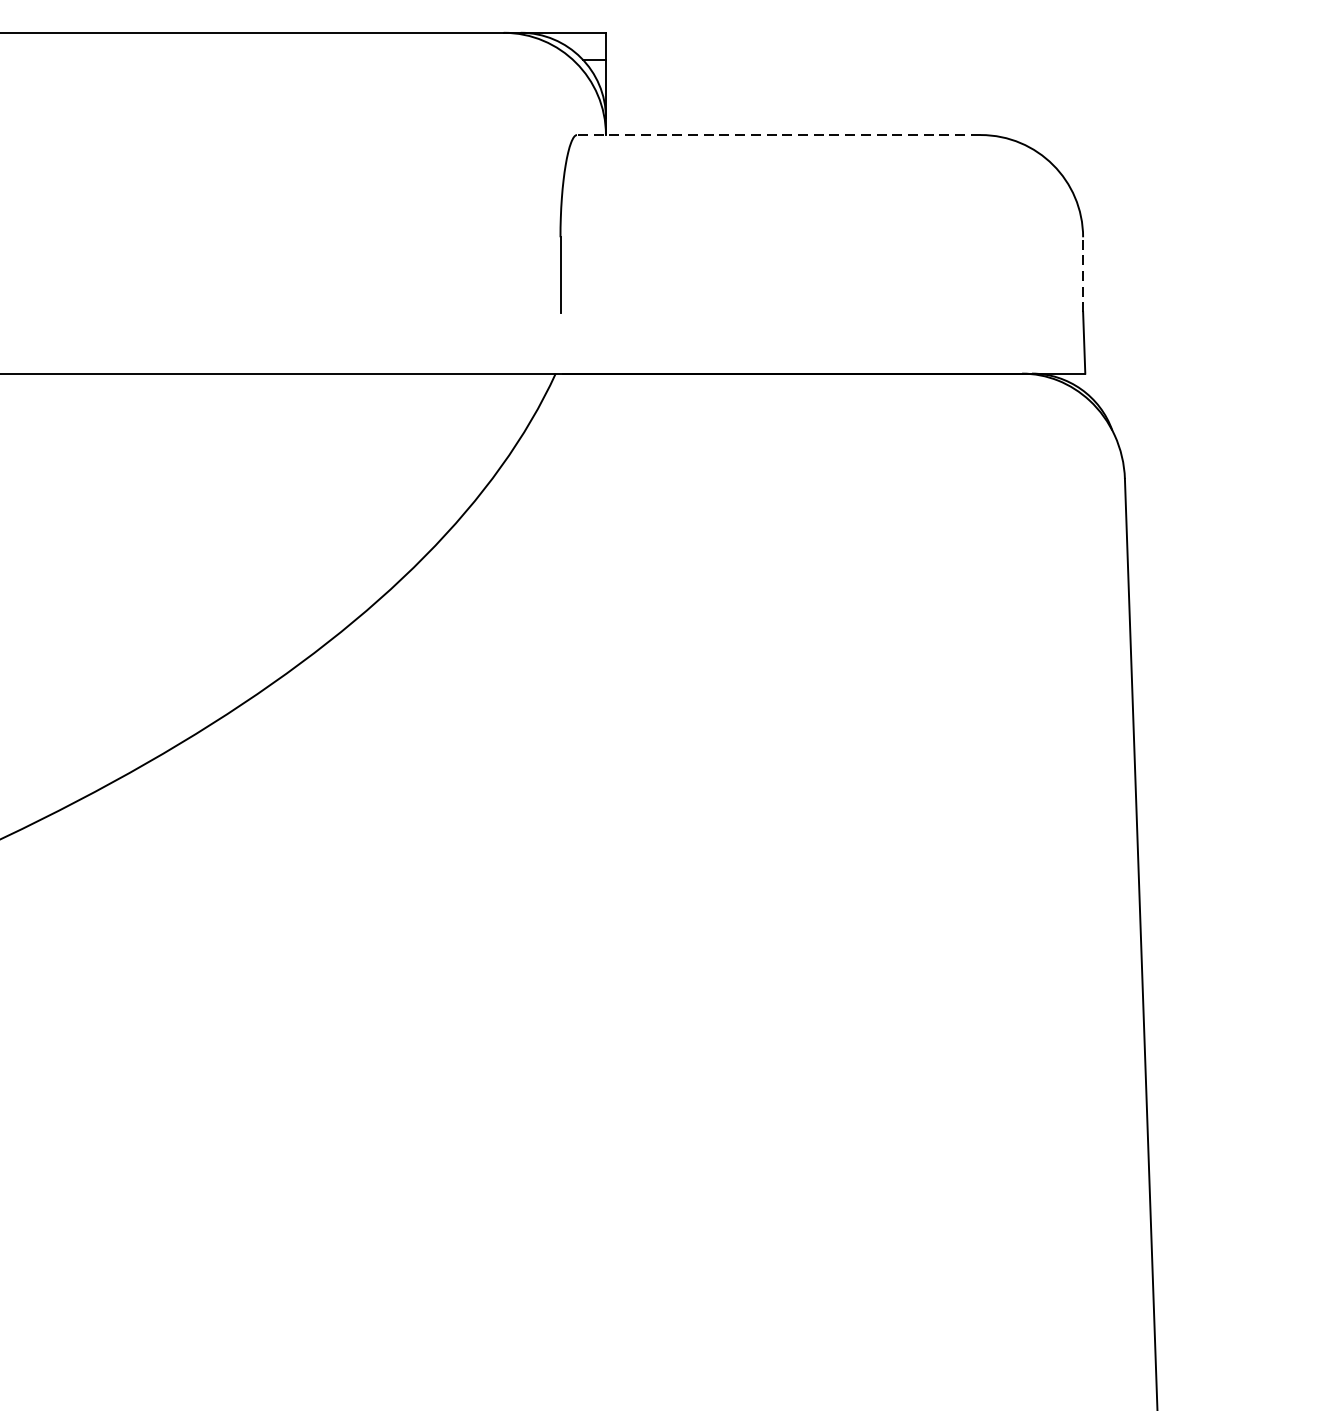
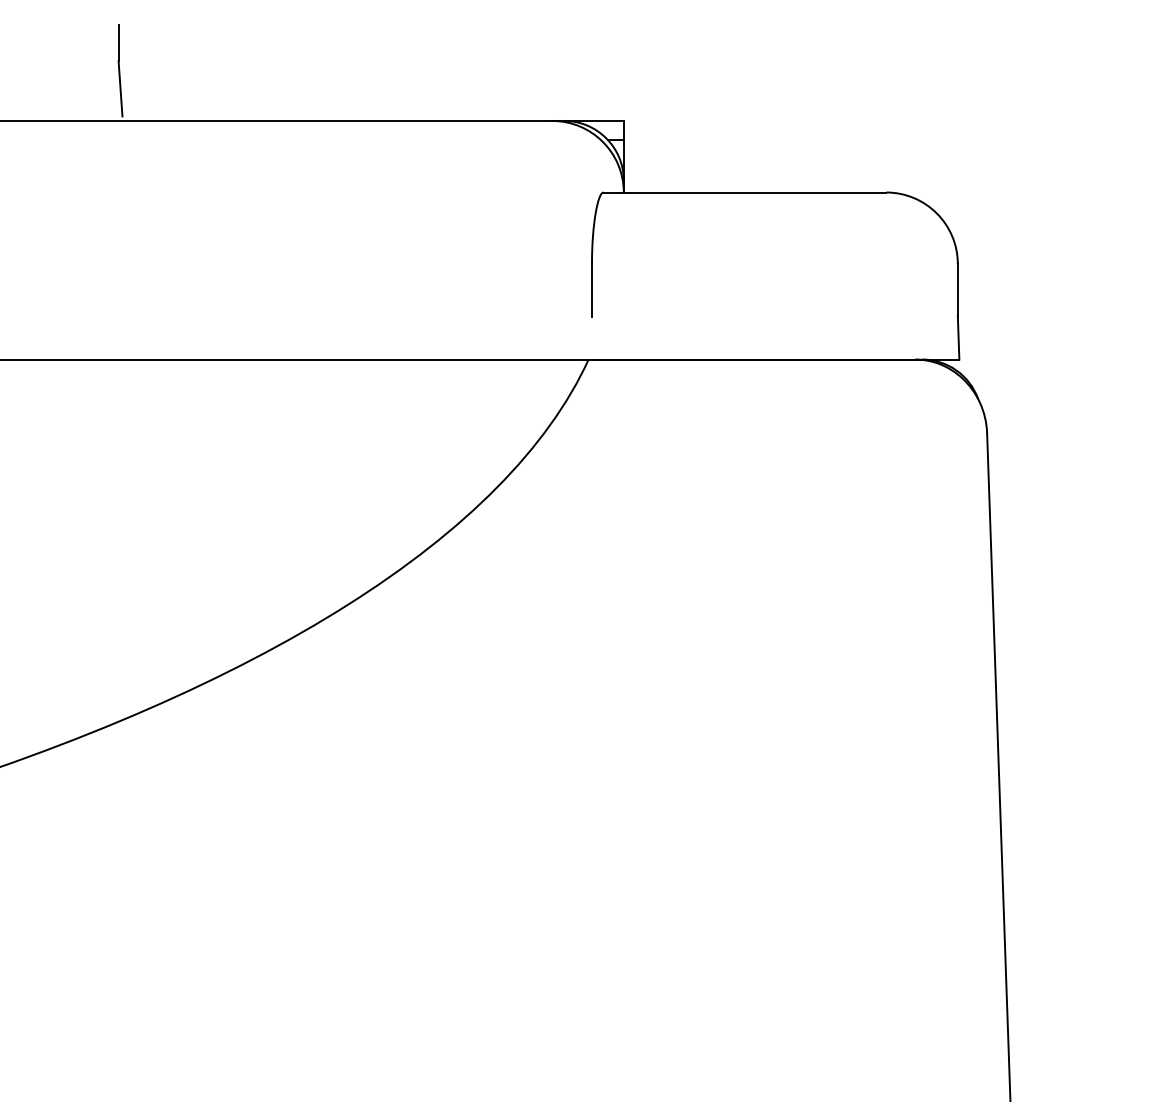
line: (778, 135) -> (744, 192), dashed -> solid
line: (1082, 273) -> (957, 289), dashed -> solid

